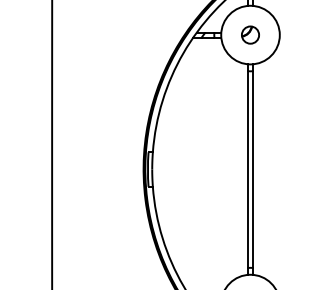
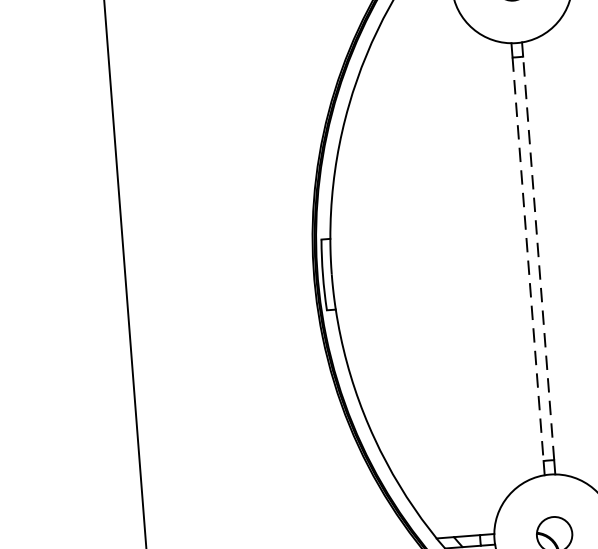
line: (253, 169) -> (539, 258), solid -> dashed
line: (247, 170) -> (527, 261), solid -> dashed

